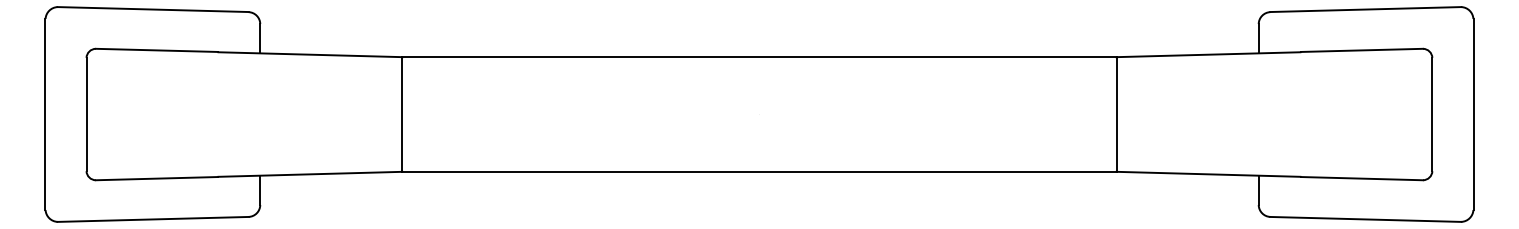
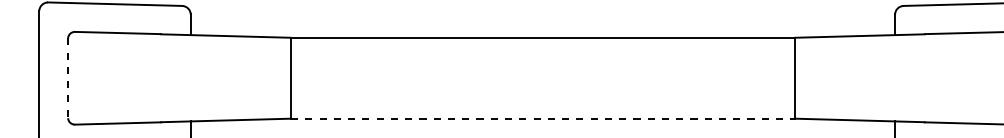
line: (86, 114) -> (68, 78), solid -> dashed
line: (759, 171) -> (542, 118), solid -> dashed

